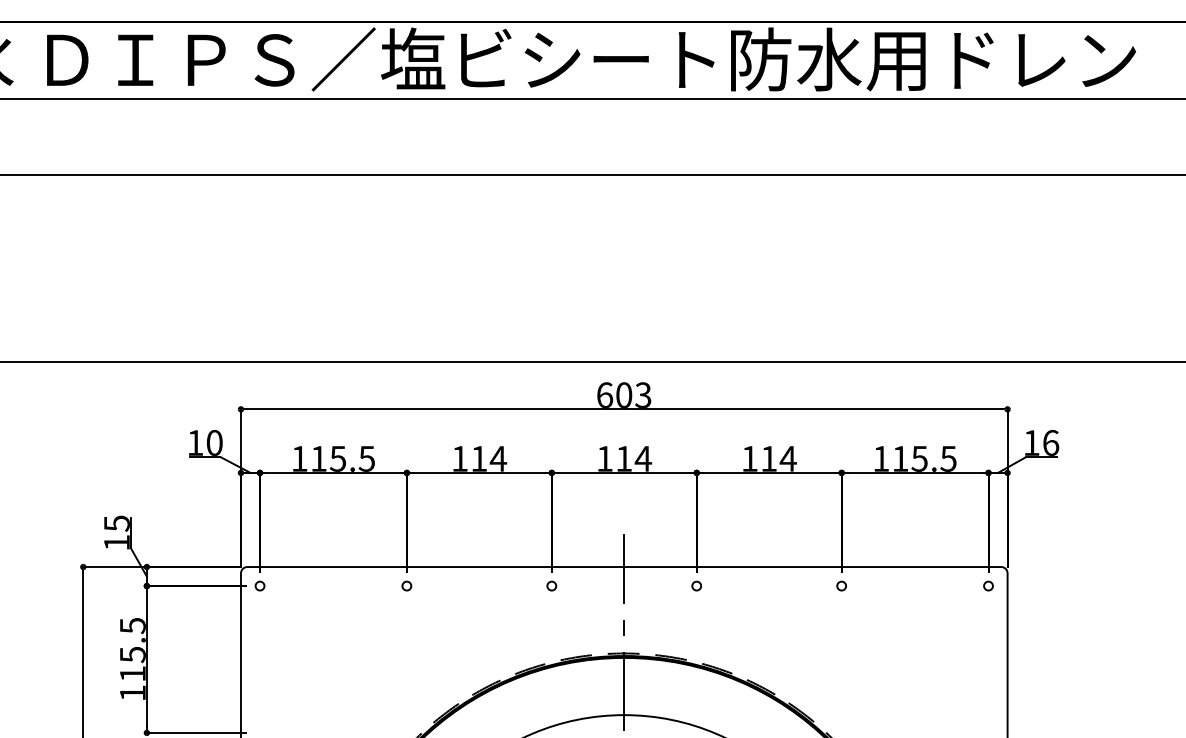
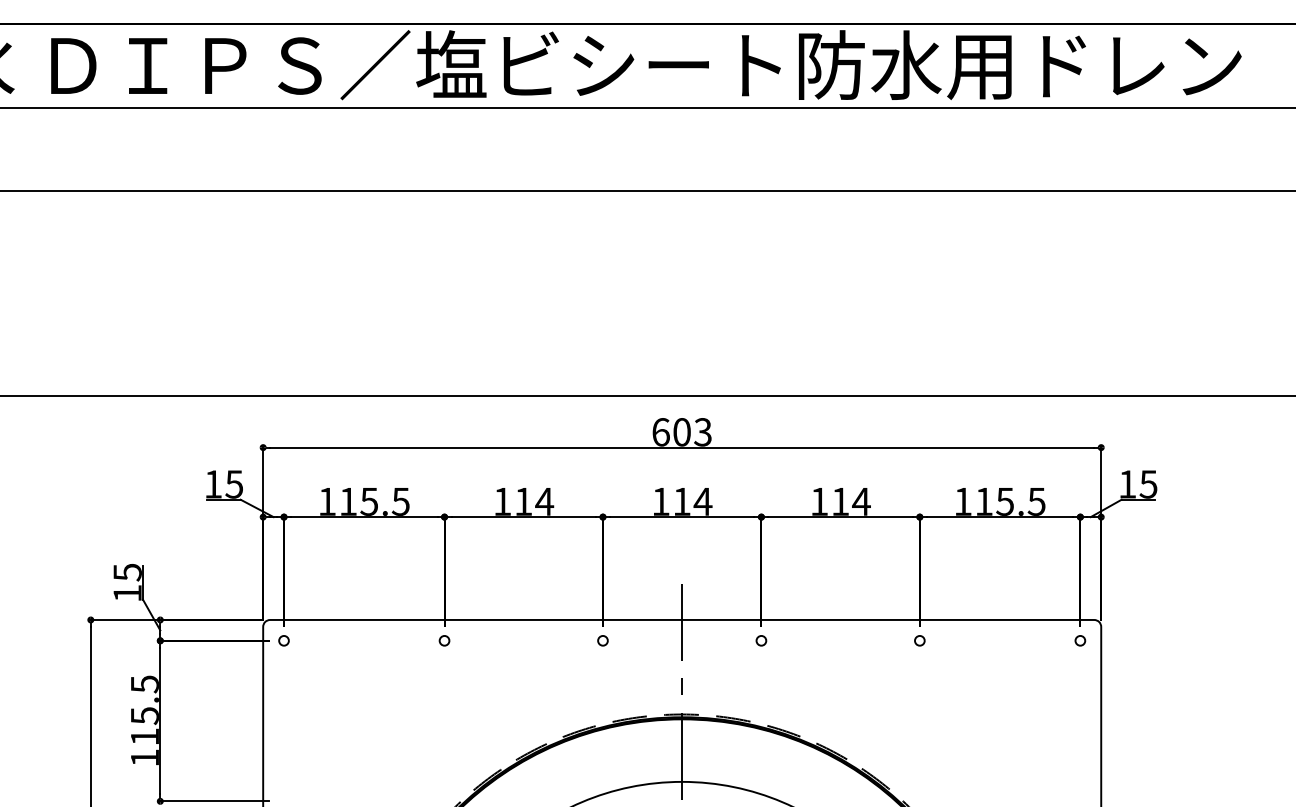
text: (214, 442) -> (234, 483), 10 -> 15
text: (1050, 442) -> (1148, 483), 16 -> 15

